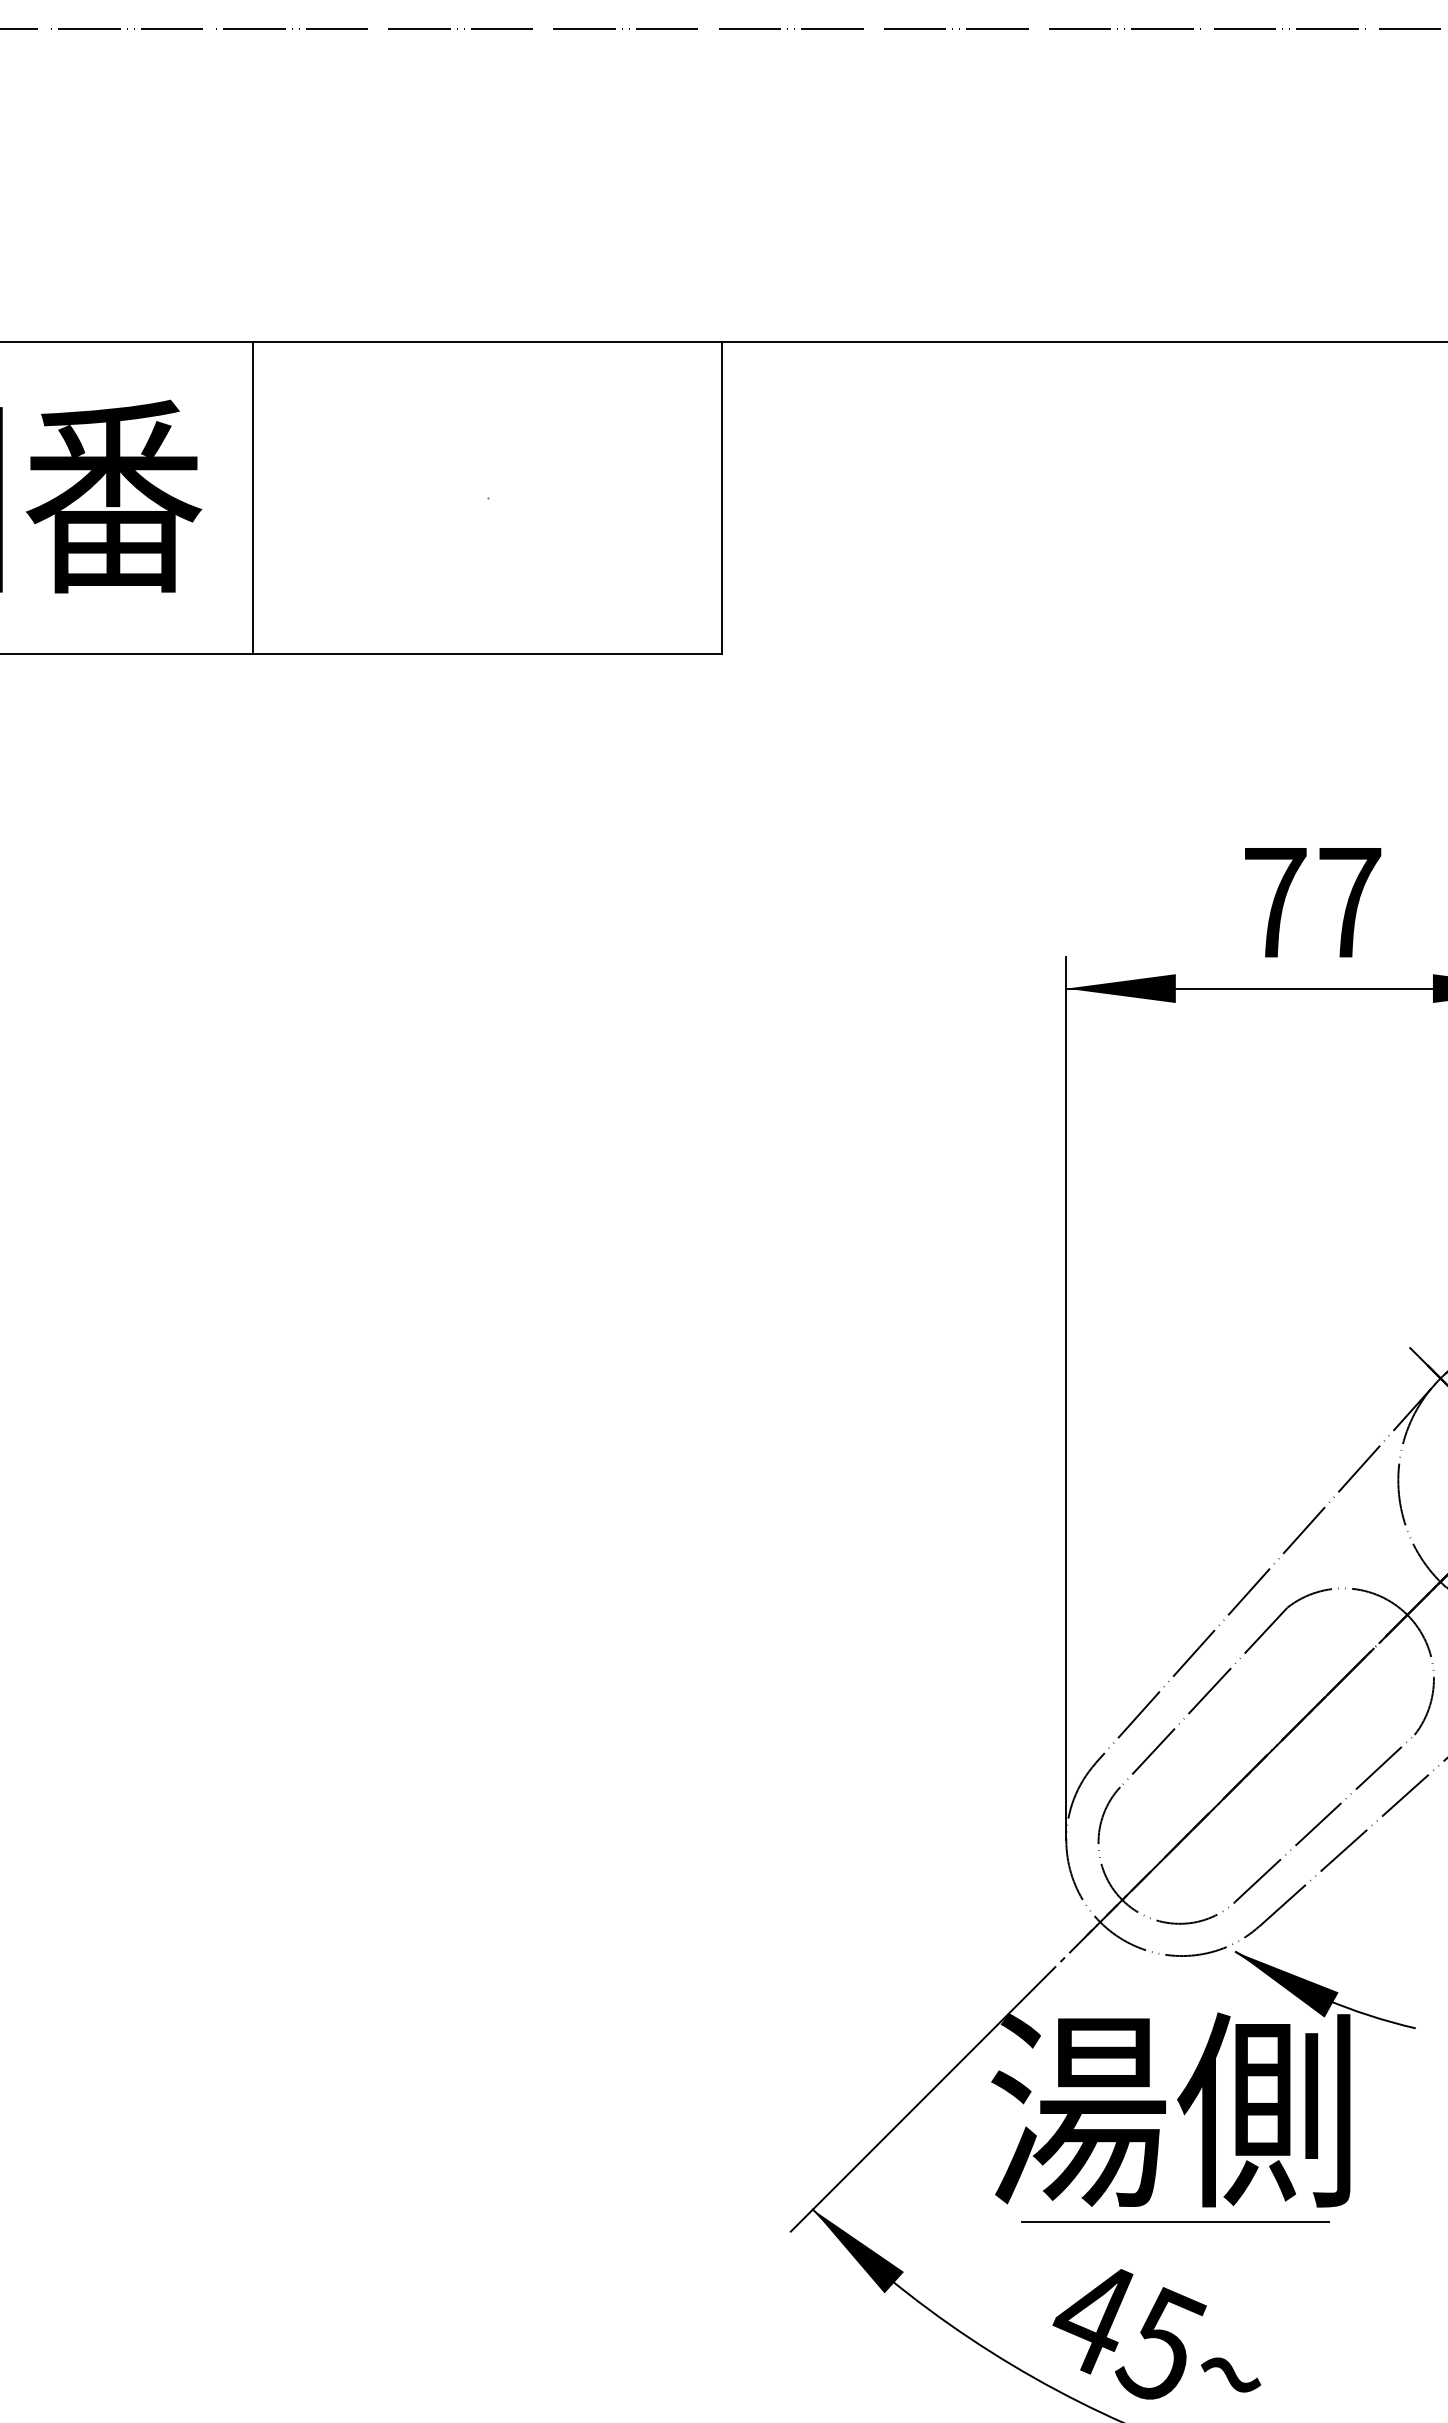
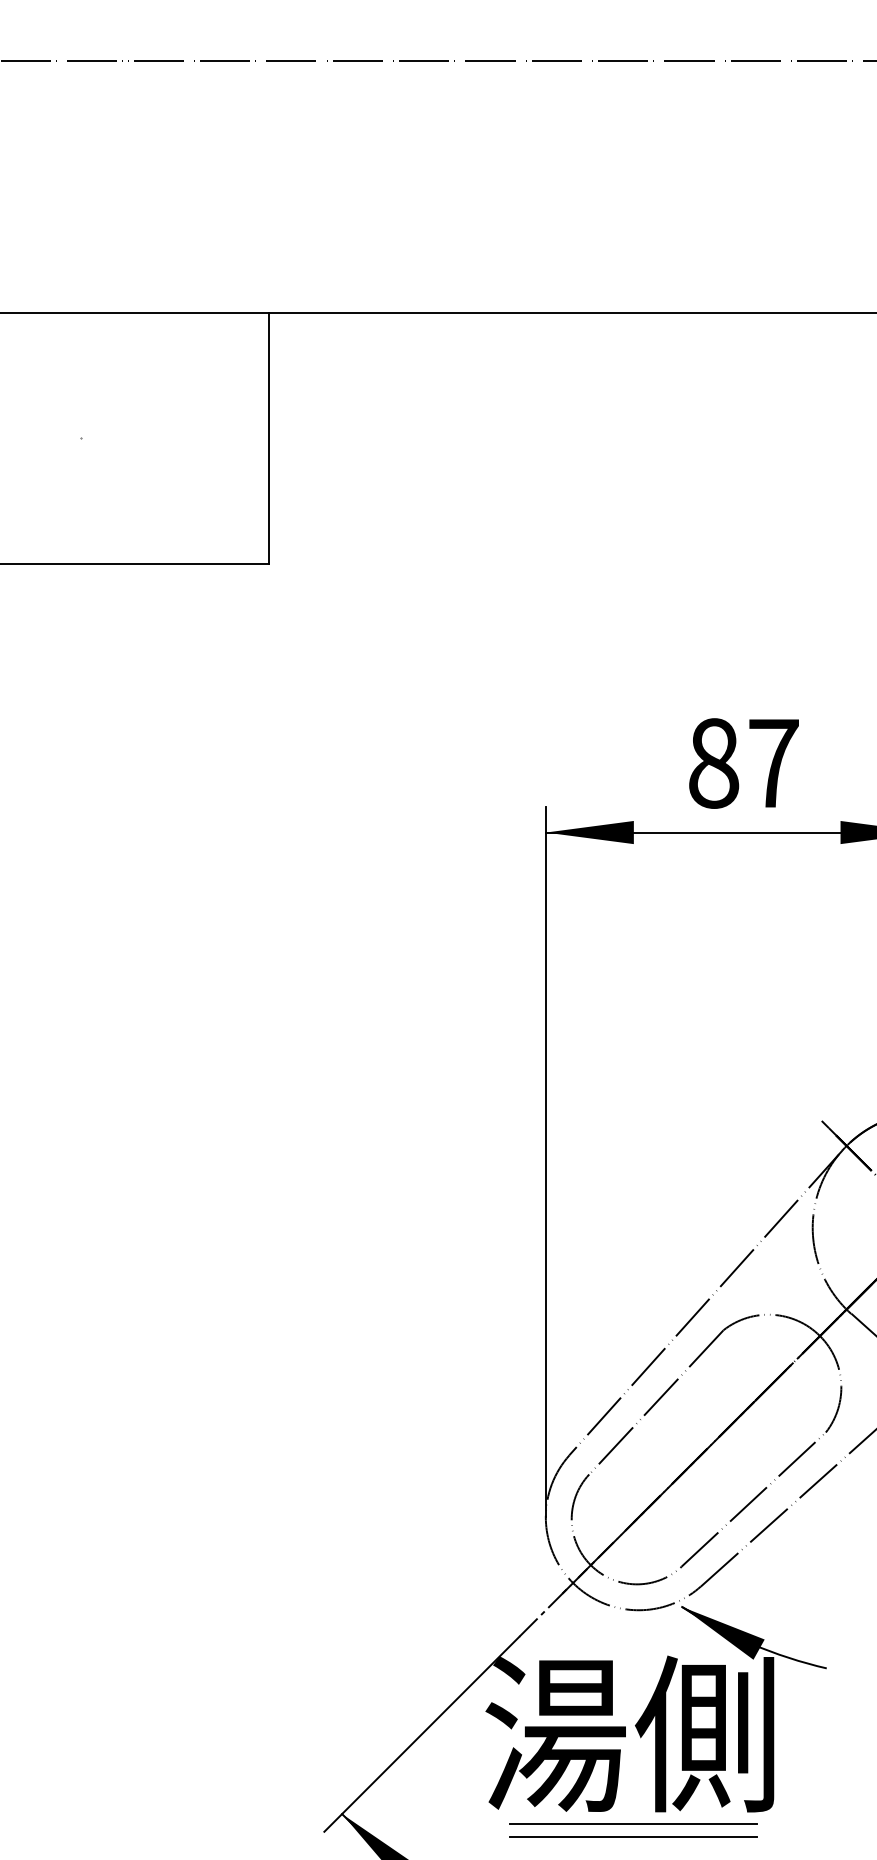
text: (1275, 902) -> (713, 763), 77 -> 87
line: (1175, 2237) -> (633, 1836), added

